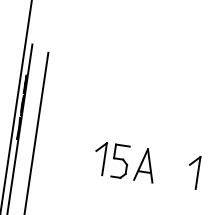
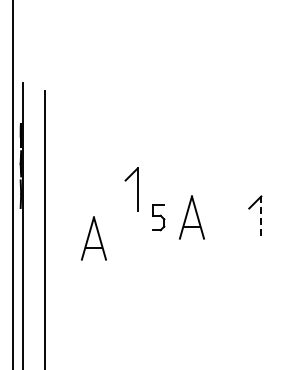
part: (99, 158) -> (131, 189), moved
part: (120, 161) -> (158, 217), size x0.6
part: (68, 170) -> (93, 238), added
line: (198, 173) -> (261, 218), solid -> dashed

